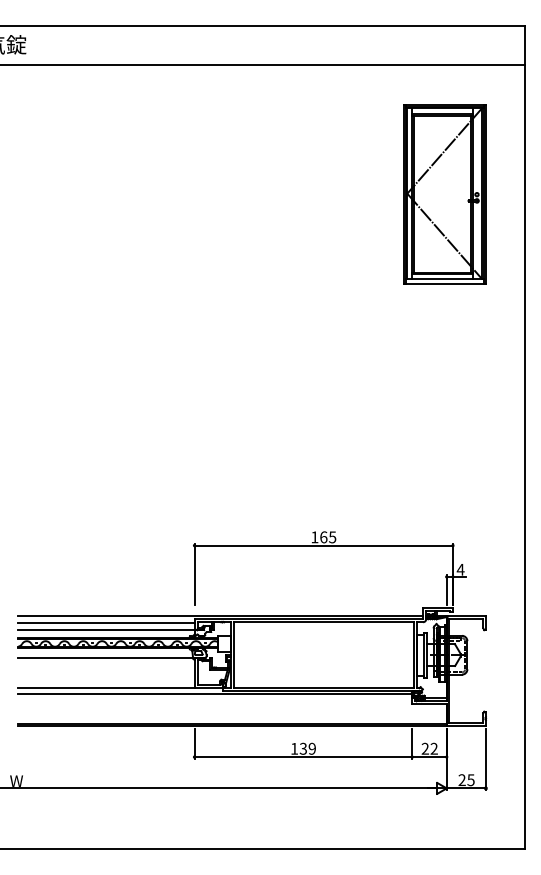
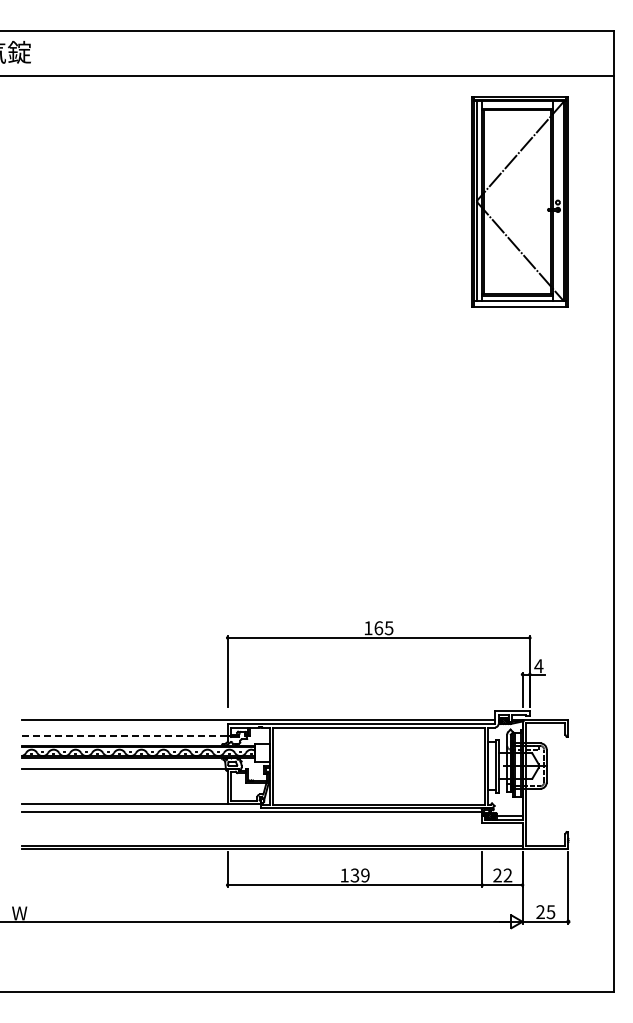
part: (444, 193) -> (519, 201), moved
line: (106, 623) -> (124, 728), removed
line: (107, 629) -> (125, 736), solid -> dashed

